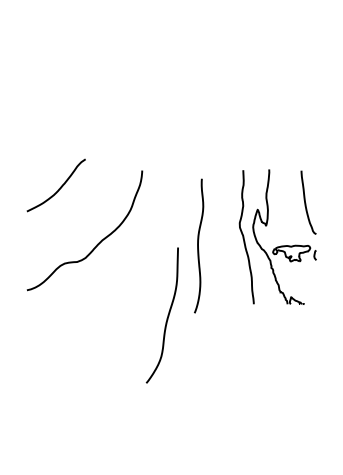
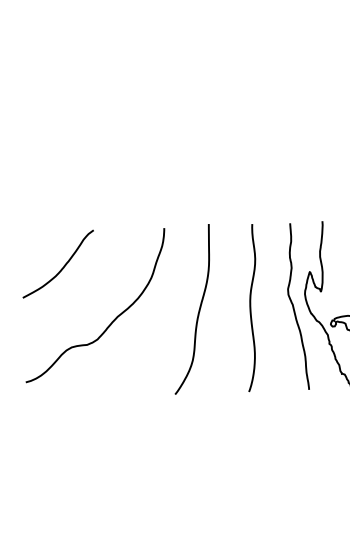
curve: (58, 188) -> (61, 267), moved
curve: (198, 245) -> (250, 307), moved
curve: (166, 318) -> (197, 312), moved

